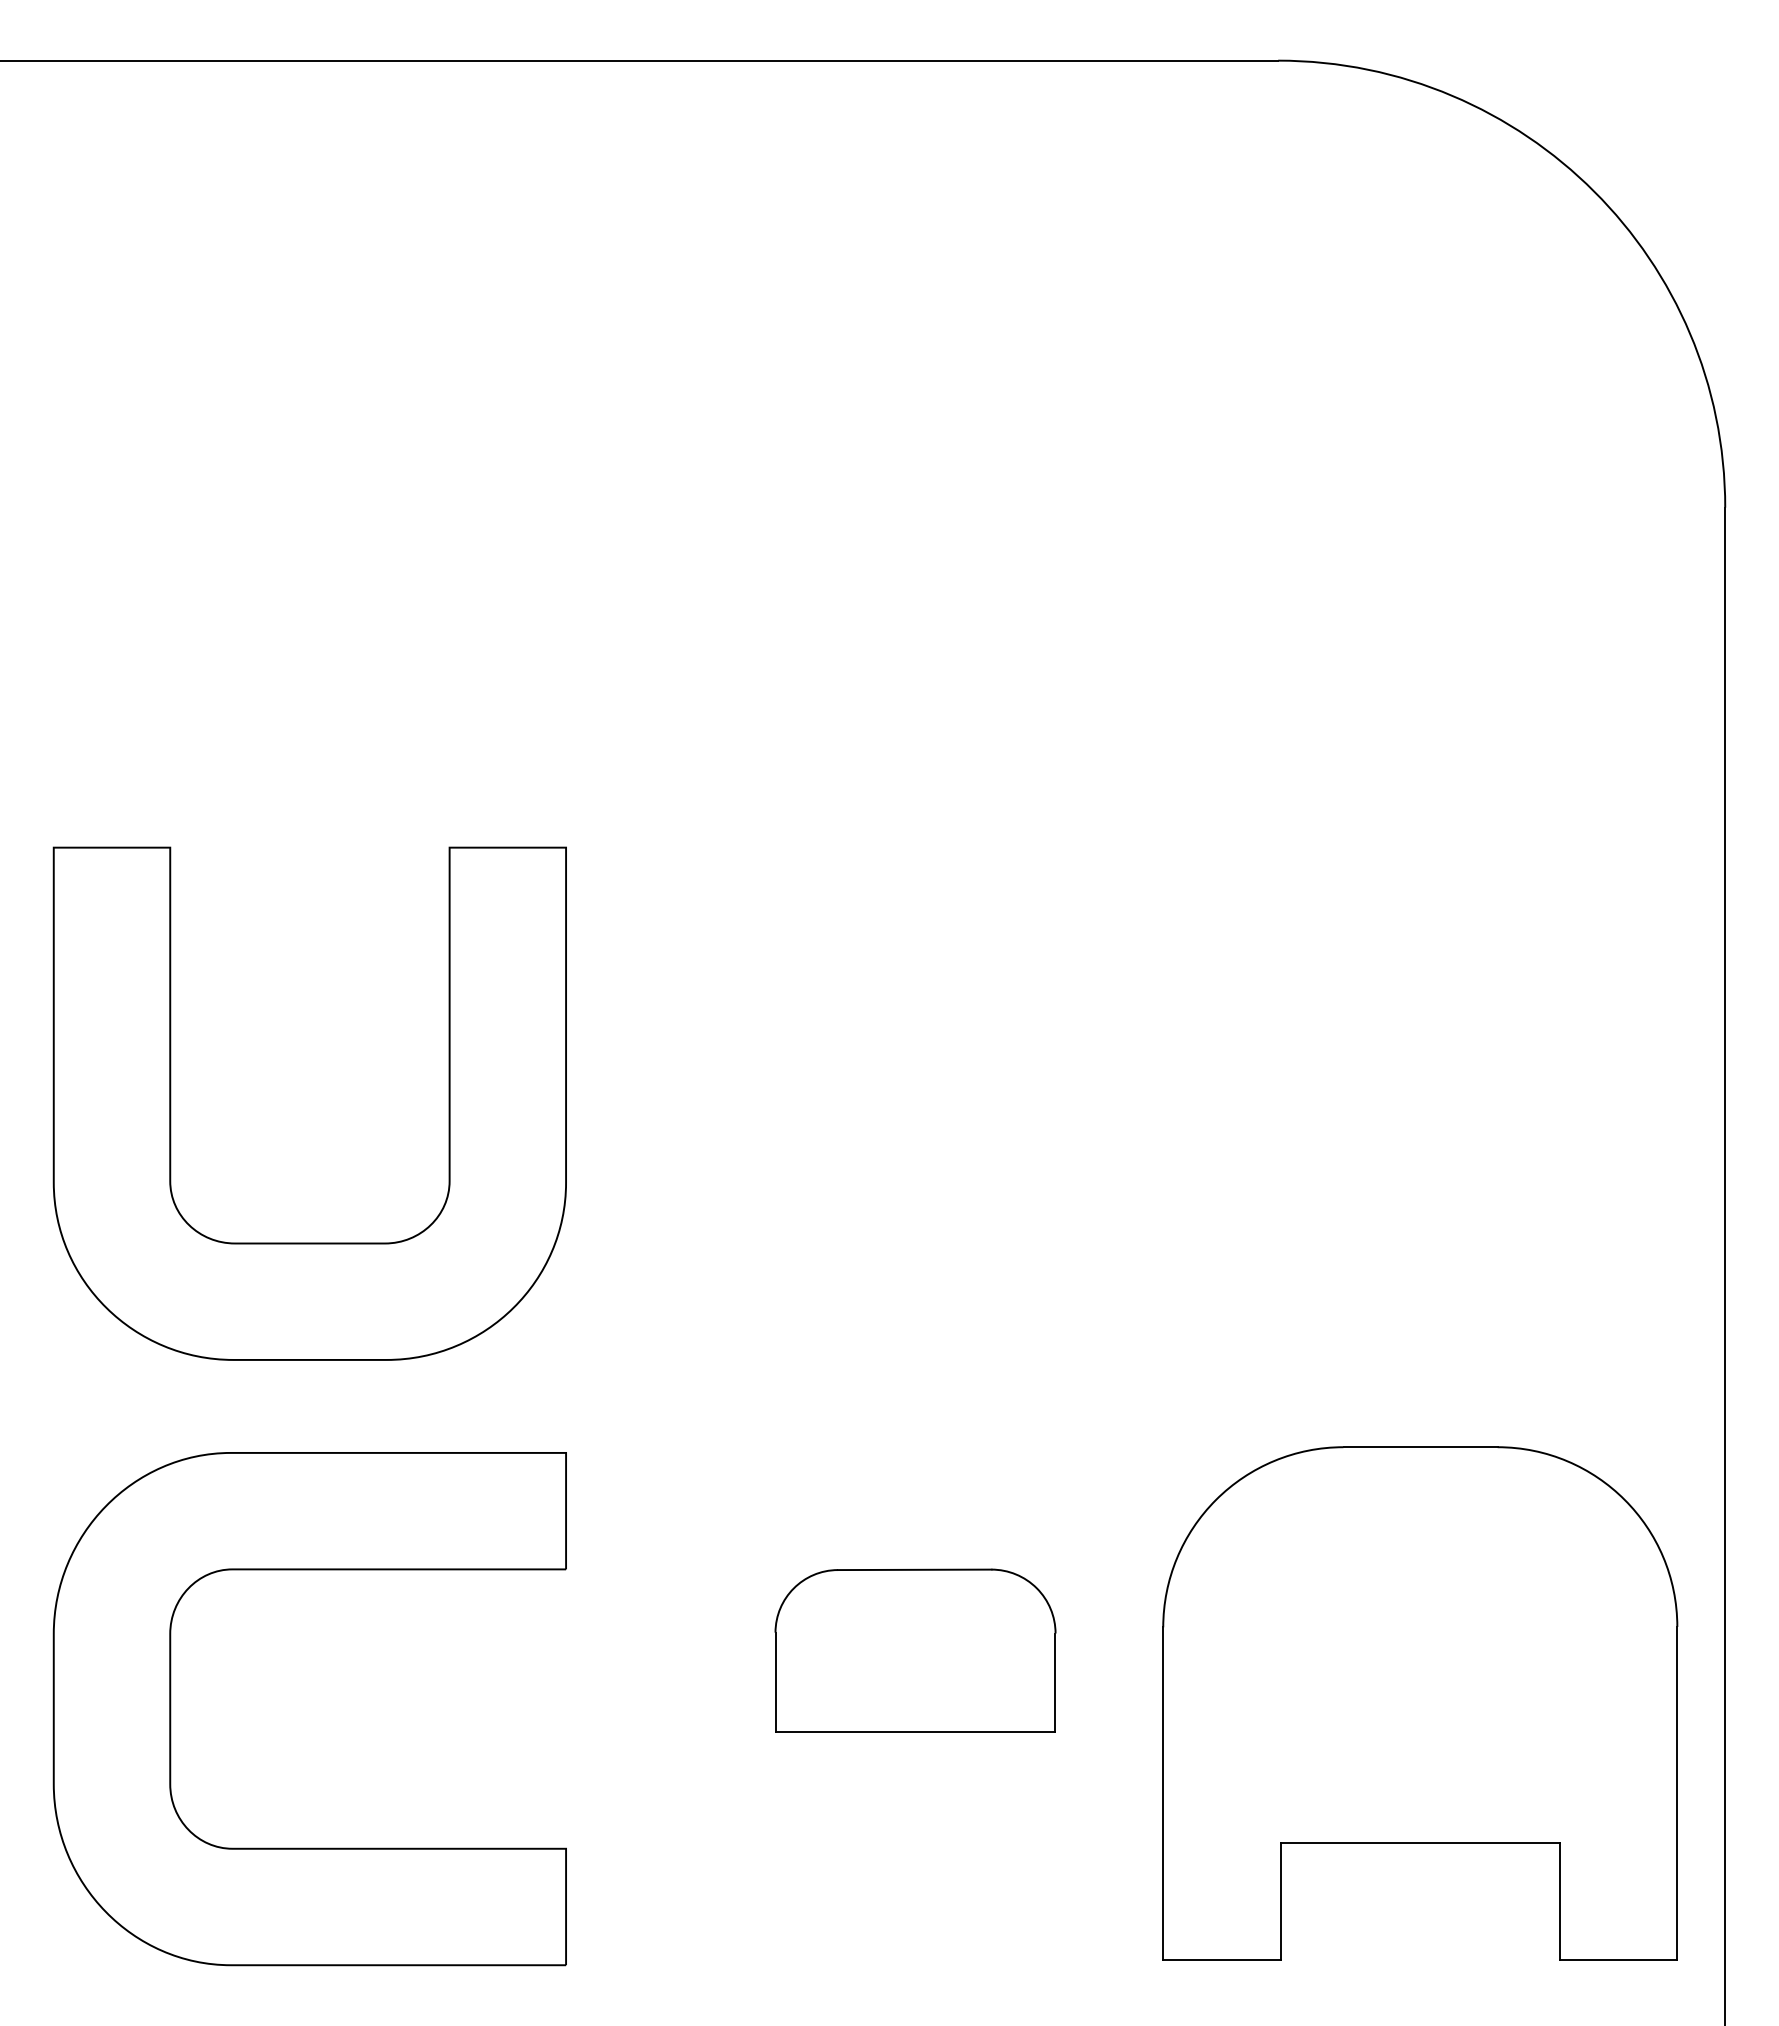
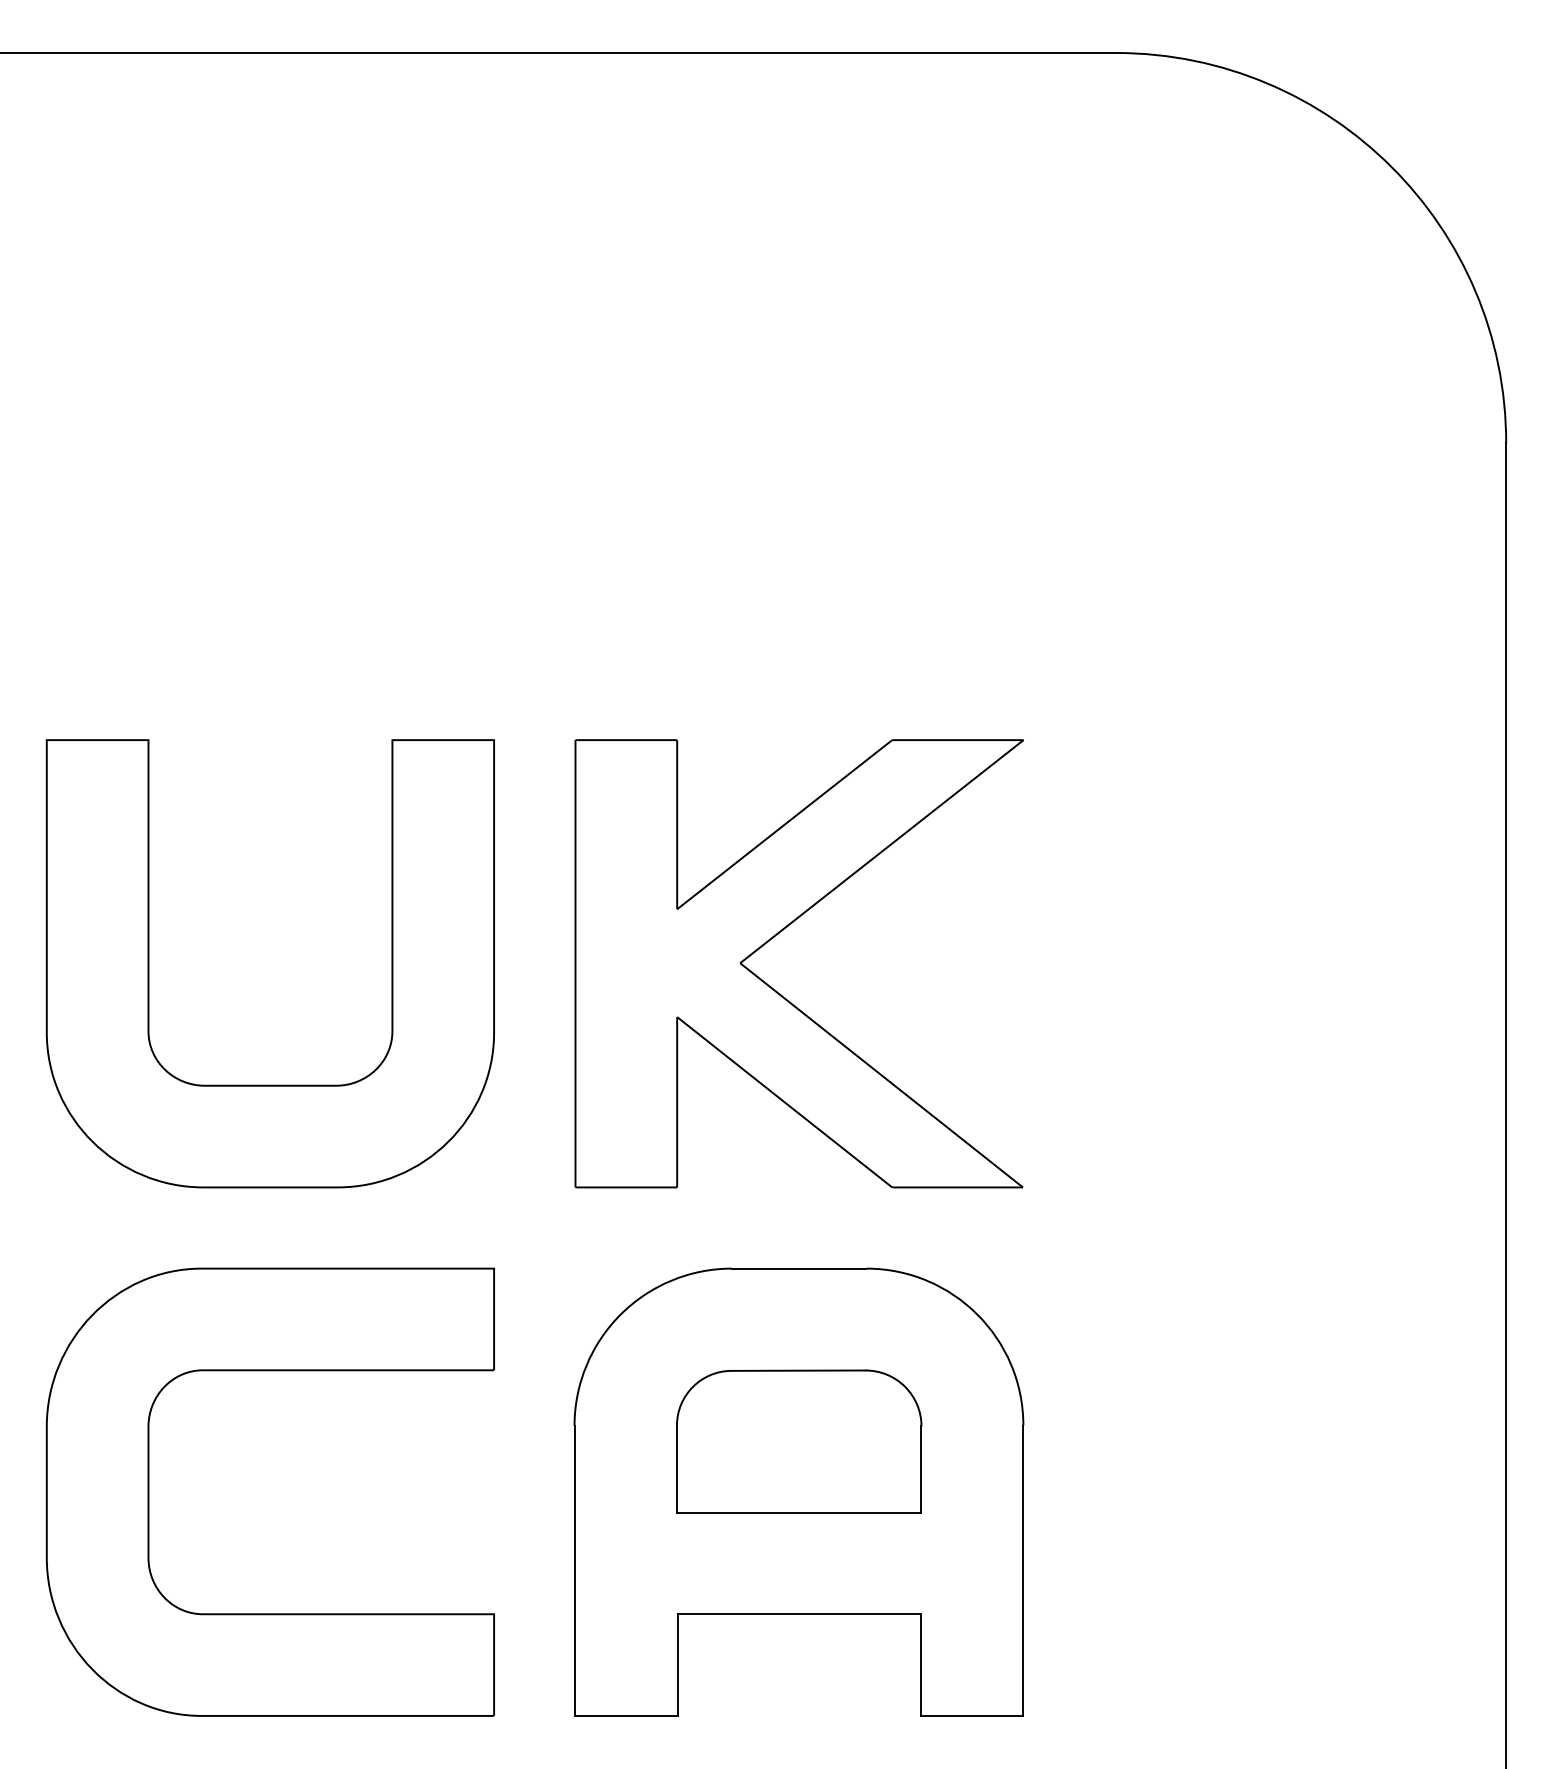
part: (888, 1133) -> (775, 989), added
part: (1419, 1702) -> (798, 1491), moved

